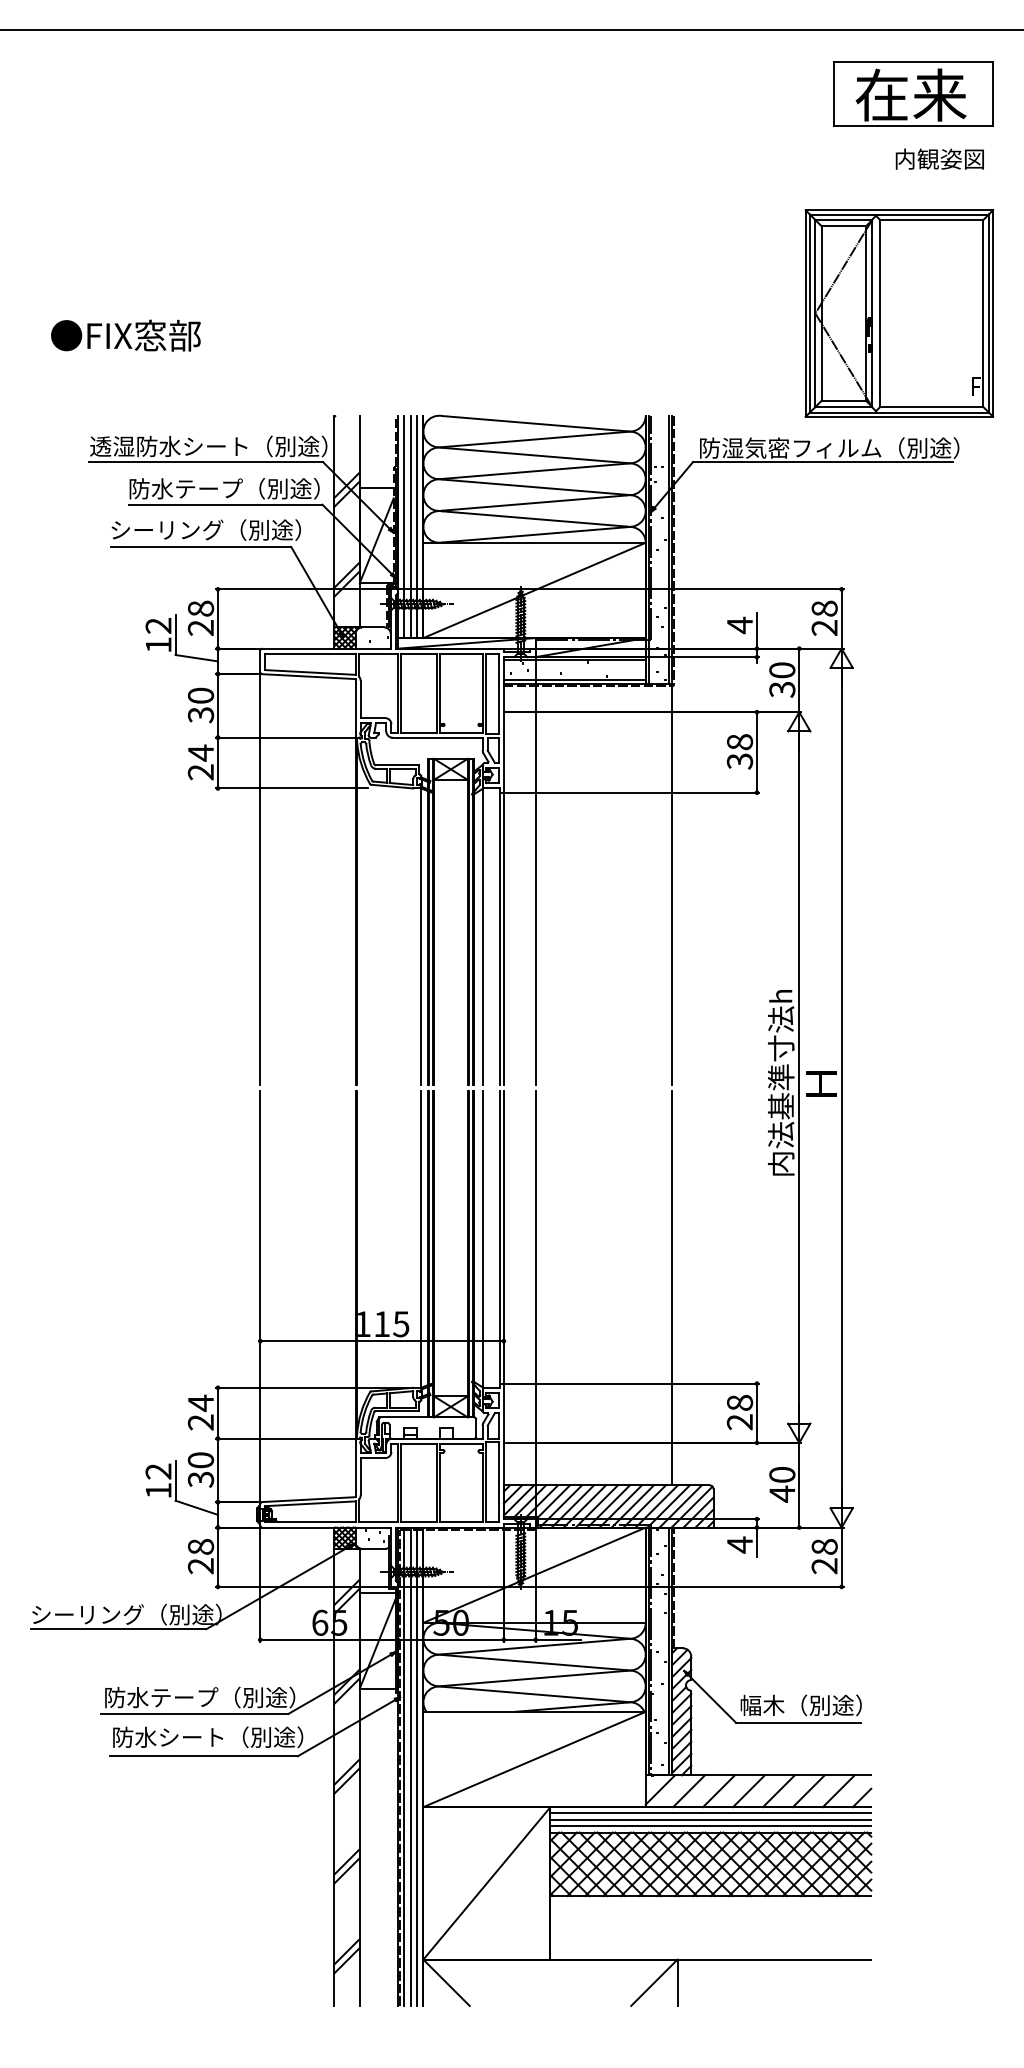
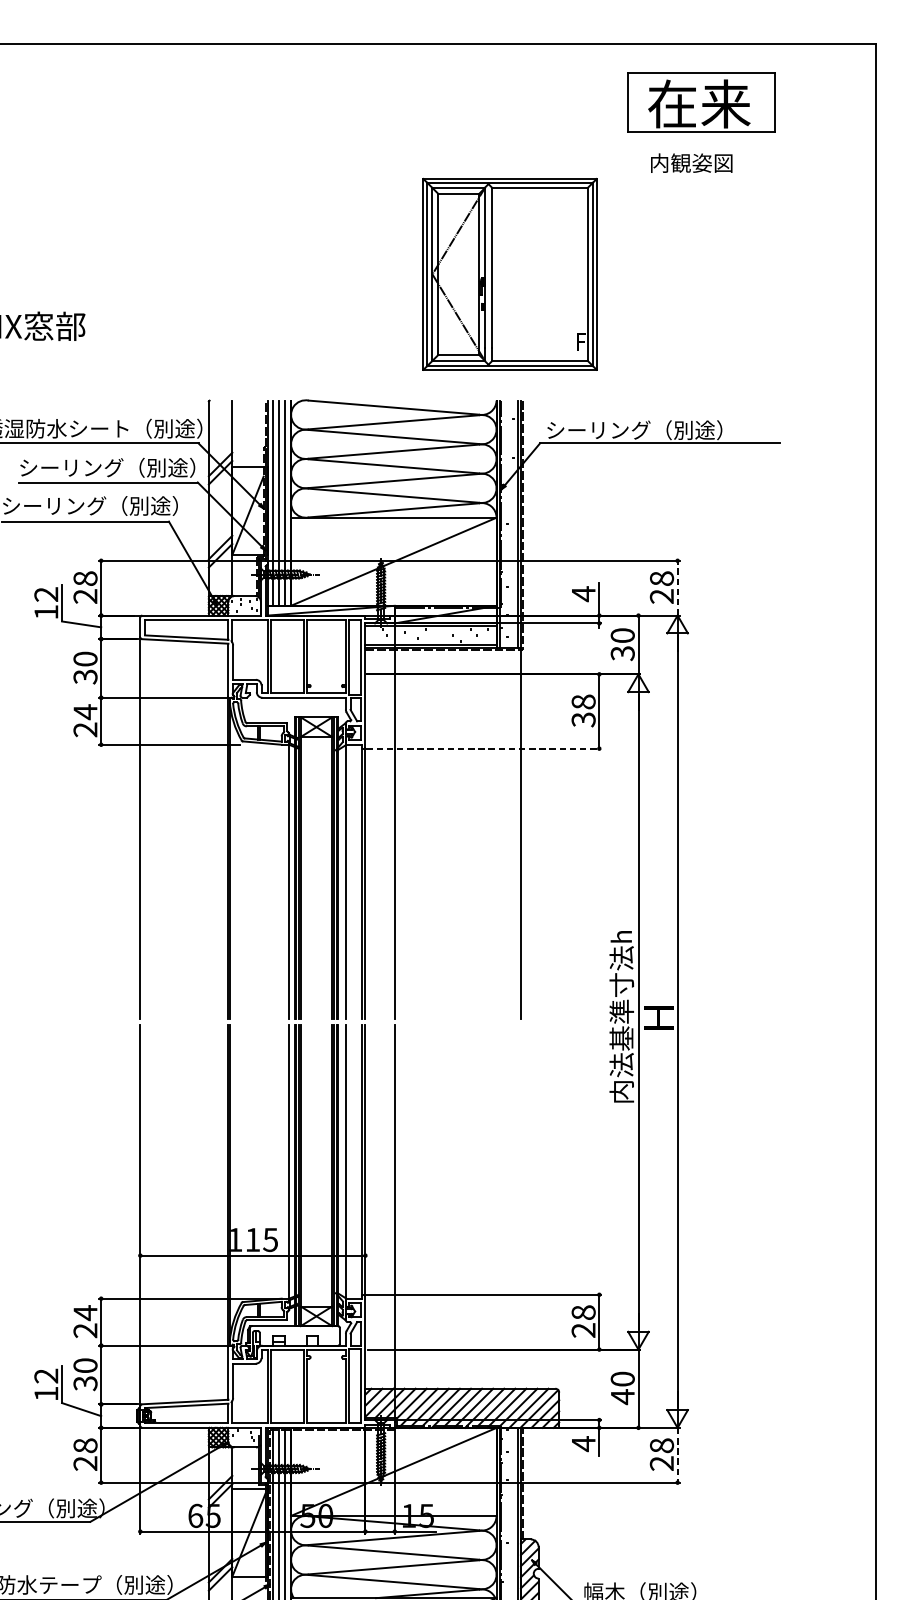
part: (913, 93) -> (701, 102), moved
text: (939, 158) -> (691, 162), moved
part: (899, 313) -> (510, 274), moved
text: (829, 447) -> (666, 429), 防湿気密フィルム（別途） -> シーリング（別途）
text: (185, 488) -> (71, 467), 防水テープ（別途） -> シーリング（別途）
line: (841, 619) -> (677, 588), solid -> dashed
line: (632, 792) -> (484, 748), solid -> dashed
line: (672, 1288) -> (521, 1206), removed
line: (841, 1557) -> (677, 1455), solid -> dashed

